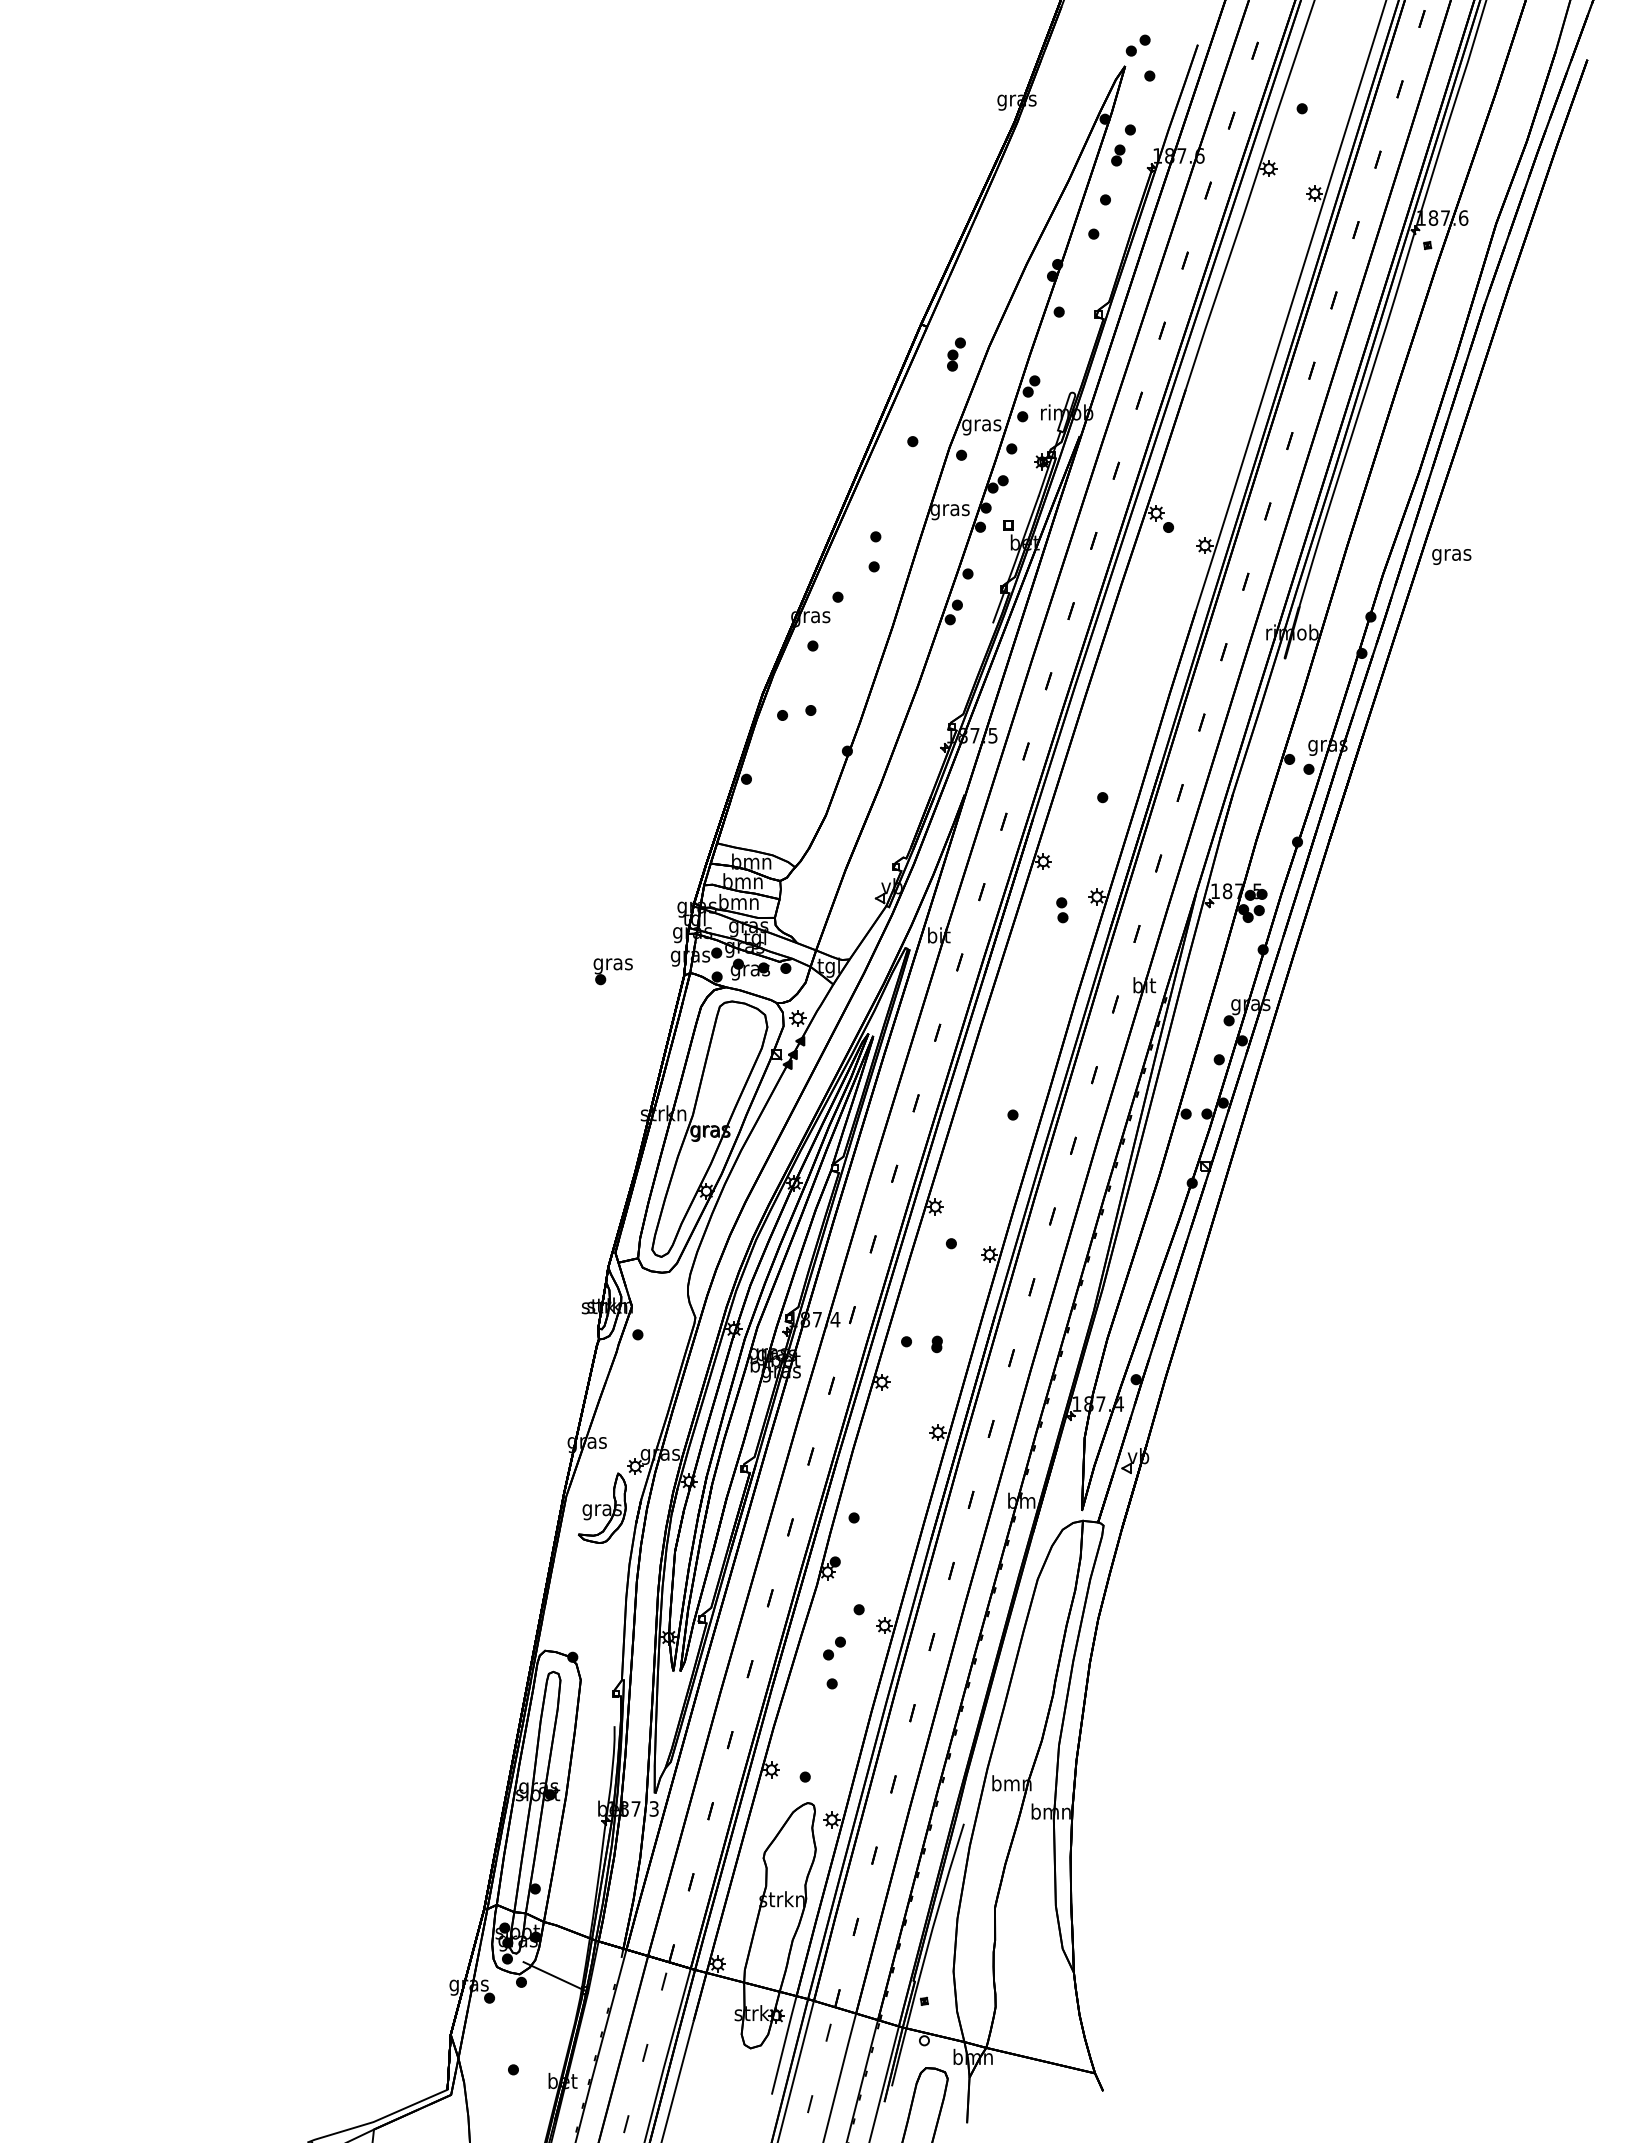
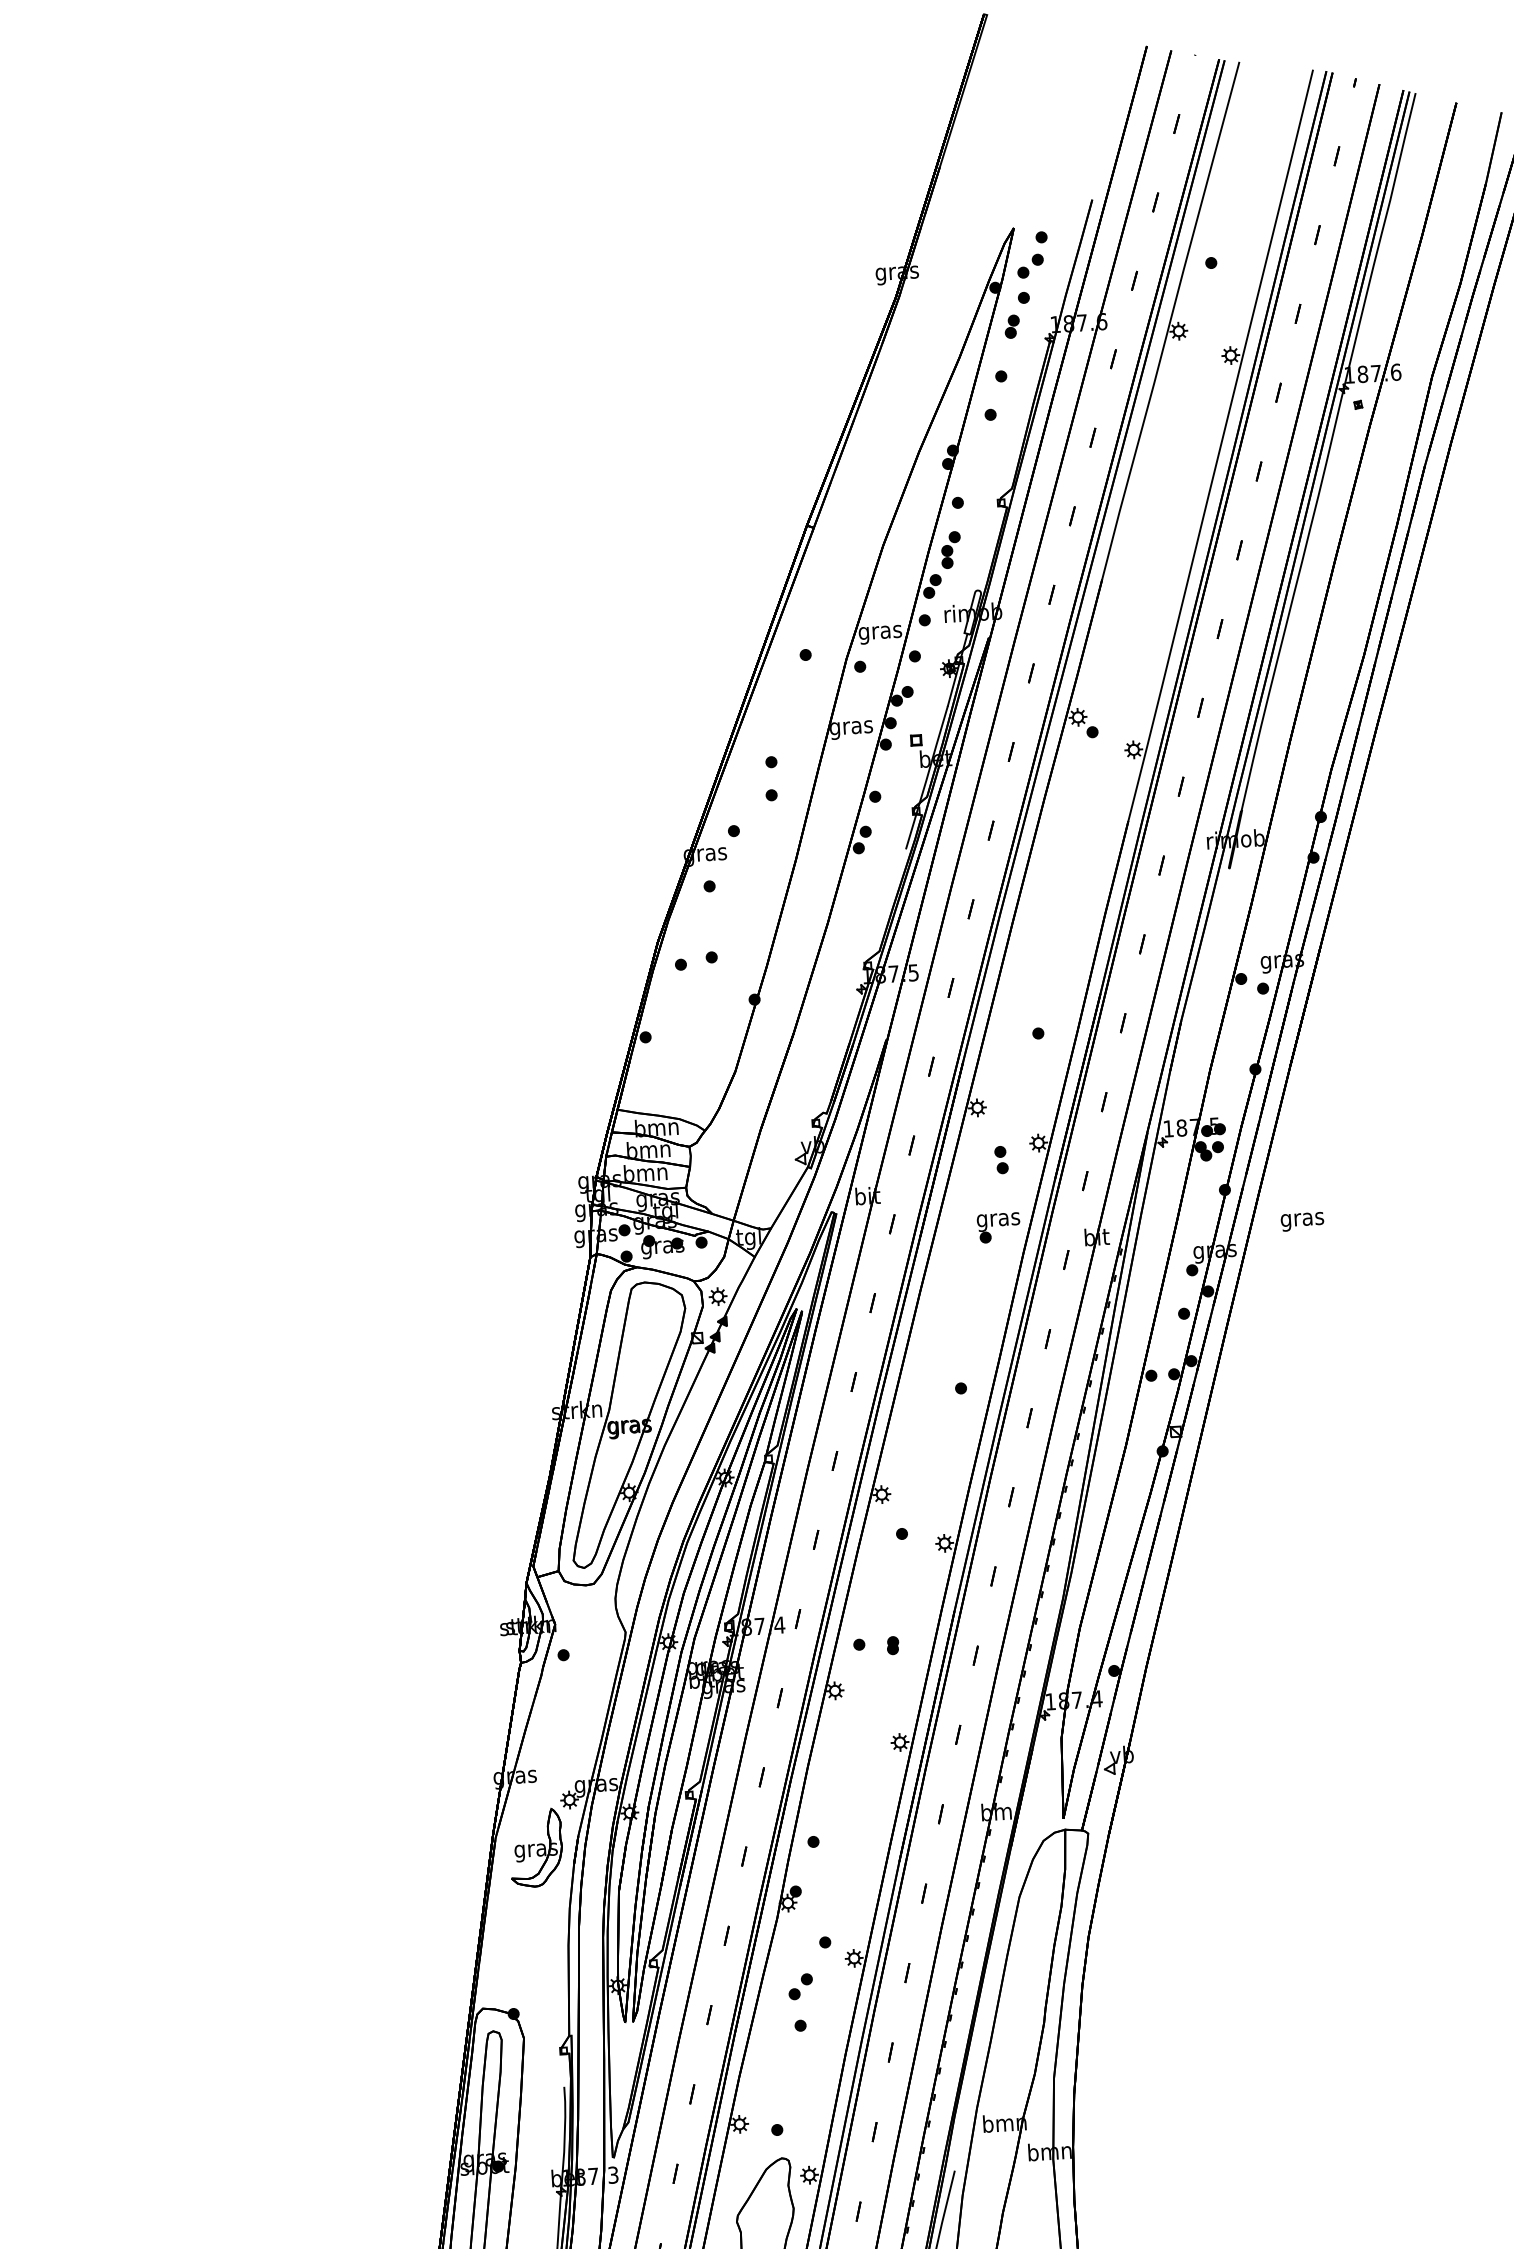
part: (1137, 45) -> (1029, 266), moved
part: (956, 354) -> (951, 550), moved
text: (1451, 556) -> (1302, 1221), moved
part: (612, 971) -> (998, 1227), moved

